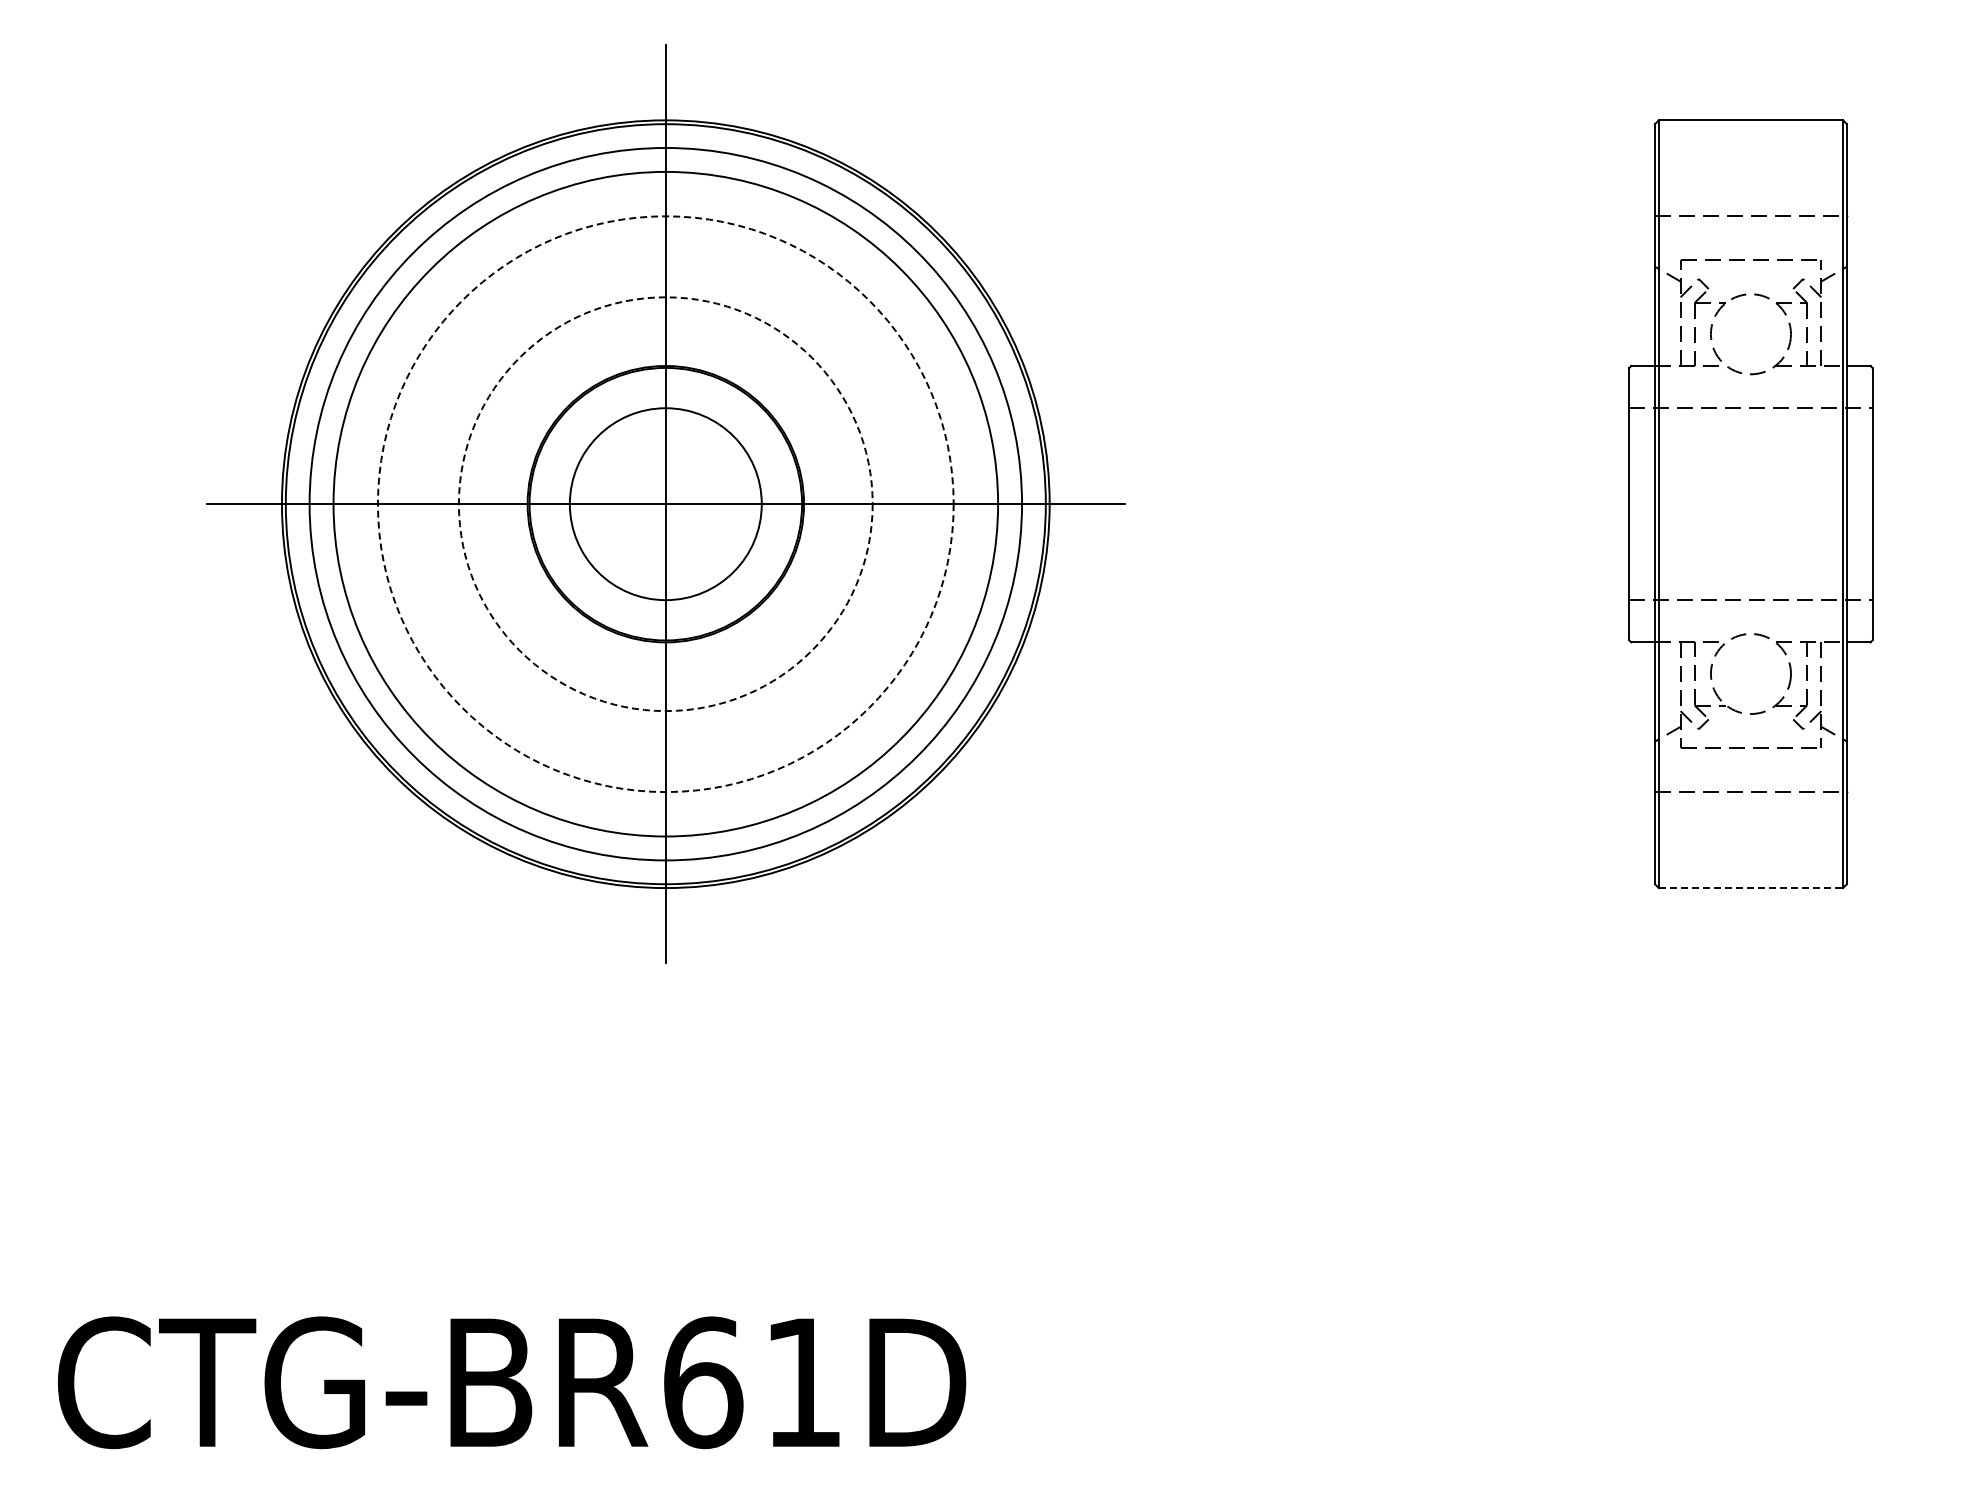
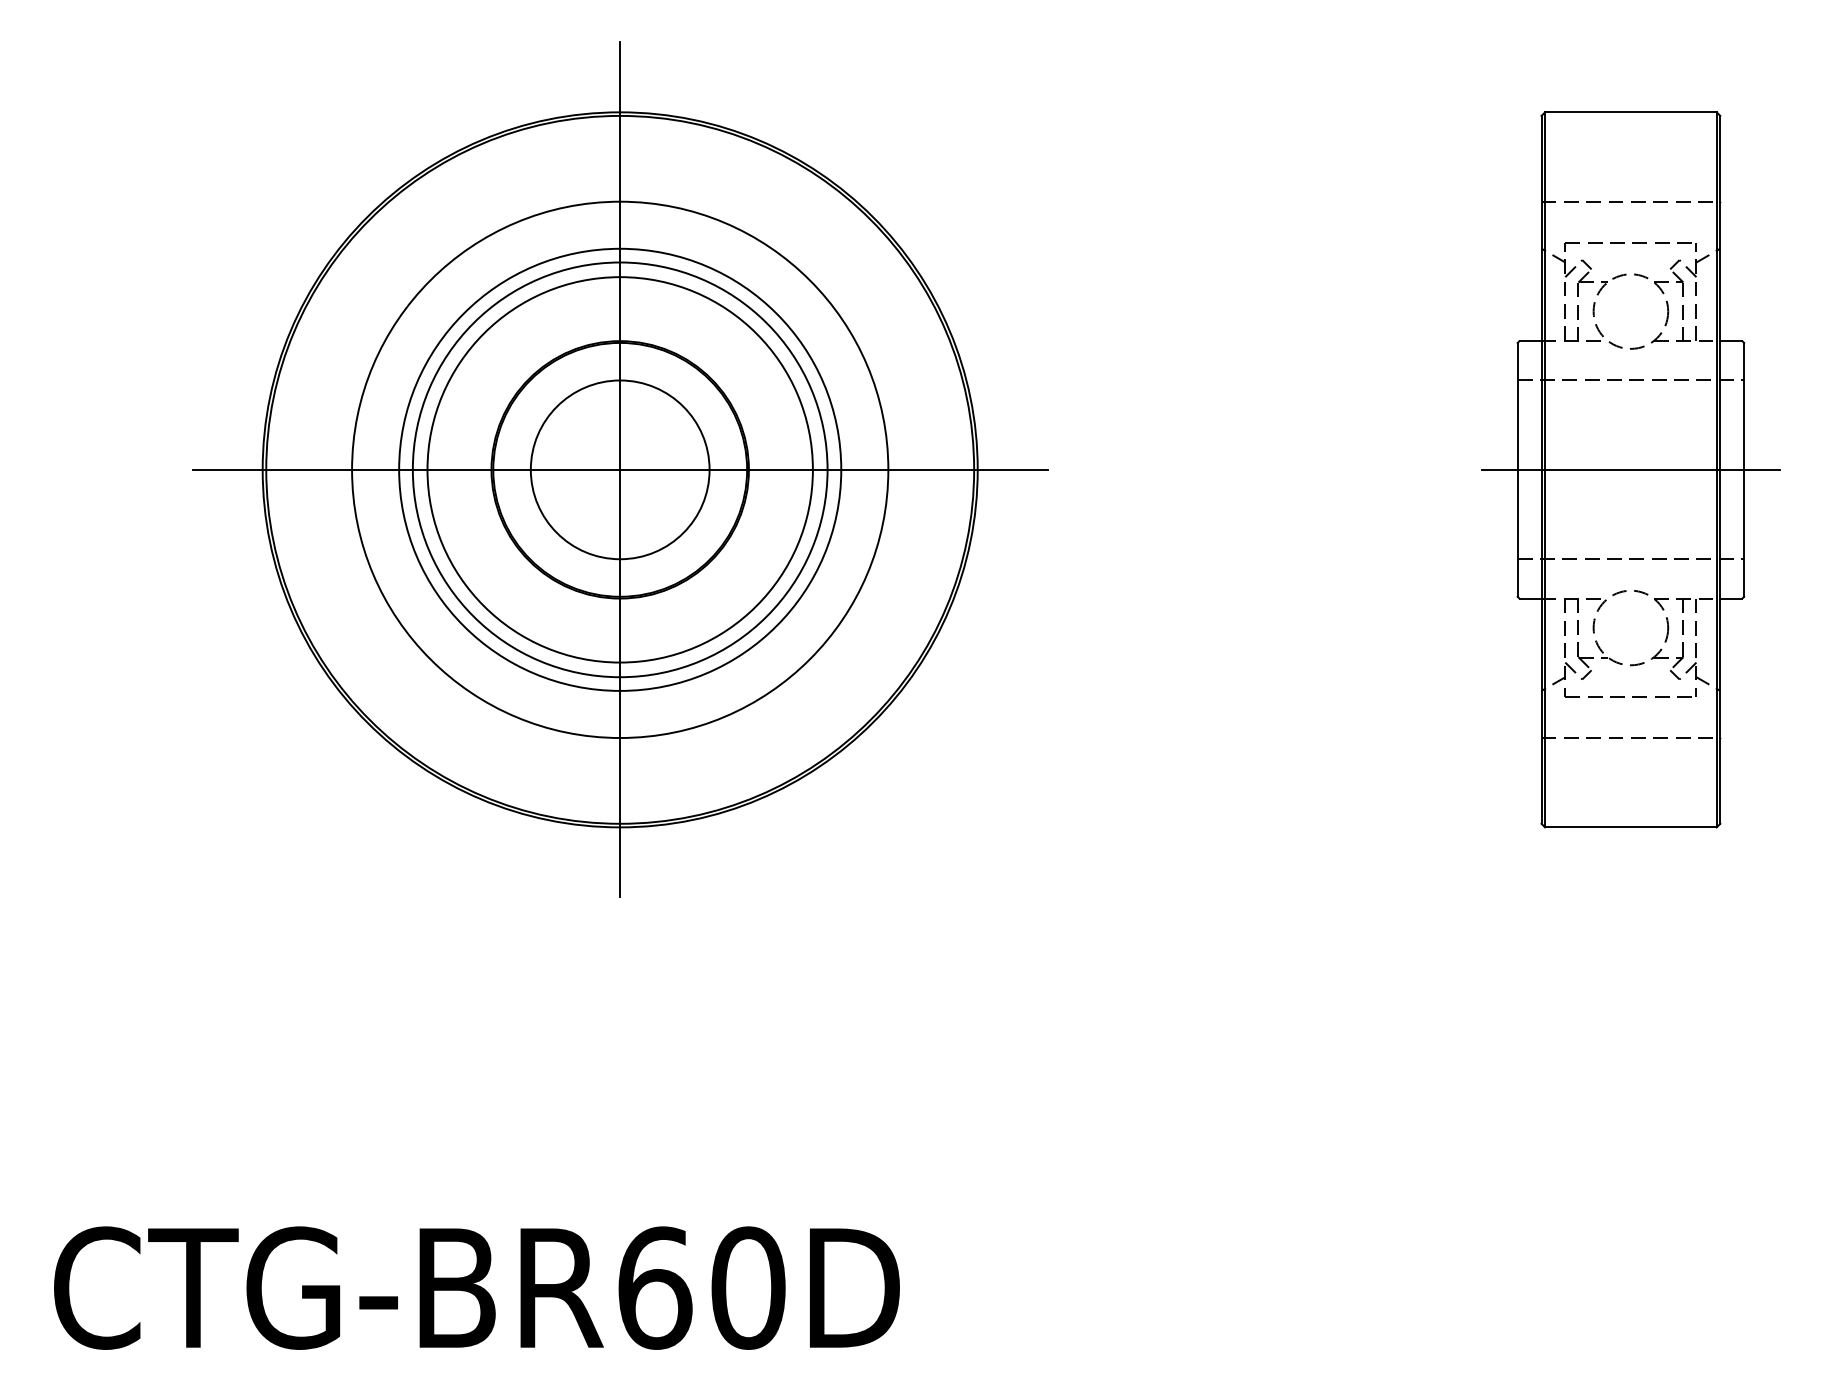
circle: (665, 503) -> (619, 469), size x0.62
circle: (665, 503) -> (619, 469), size x0.71
circle: (665, 504) -> (619, 470), dashed -> solid
circle: (665, 504) -> (619, 470), dashed -> solid
line: (1750, 504) -> (1630, 470), added
line: (1751, 888) -> (1631, 827), dashed -> solid
text: (803, 1382) -> (748, 1287), CTG-BR61D -> CTG-BR60D

